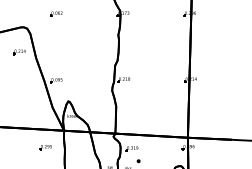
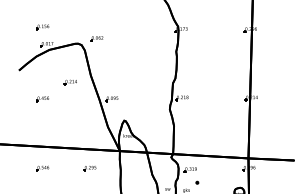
part: (55, 13) -> (96, 38), moved
part: (18, 52) -> (69, 82), moved
part: (45, 147) -> (89, 168), moved

